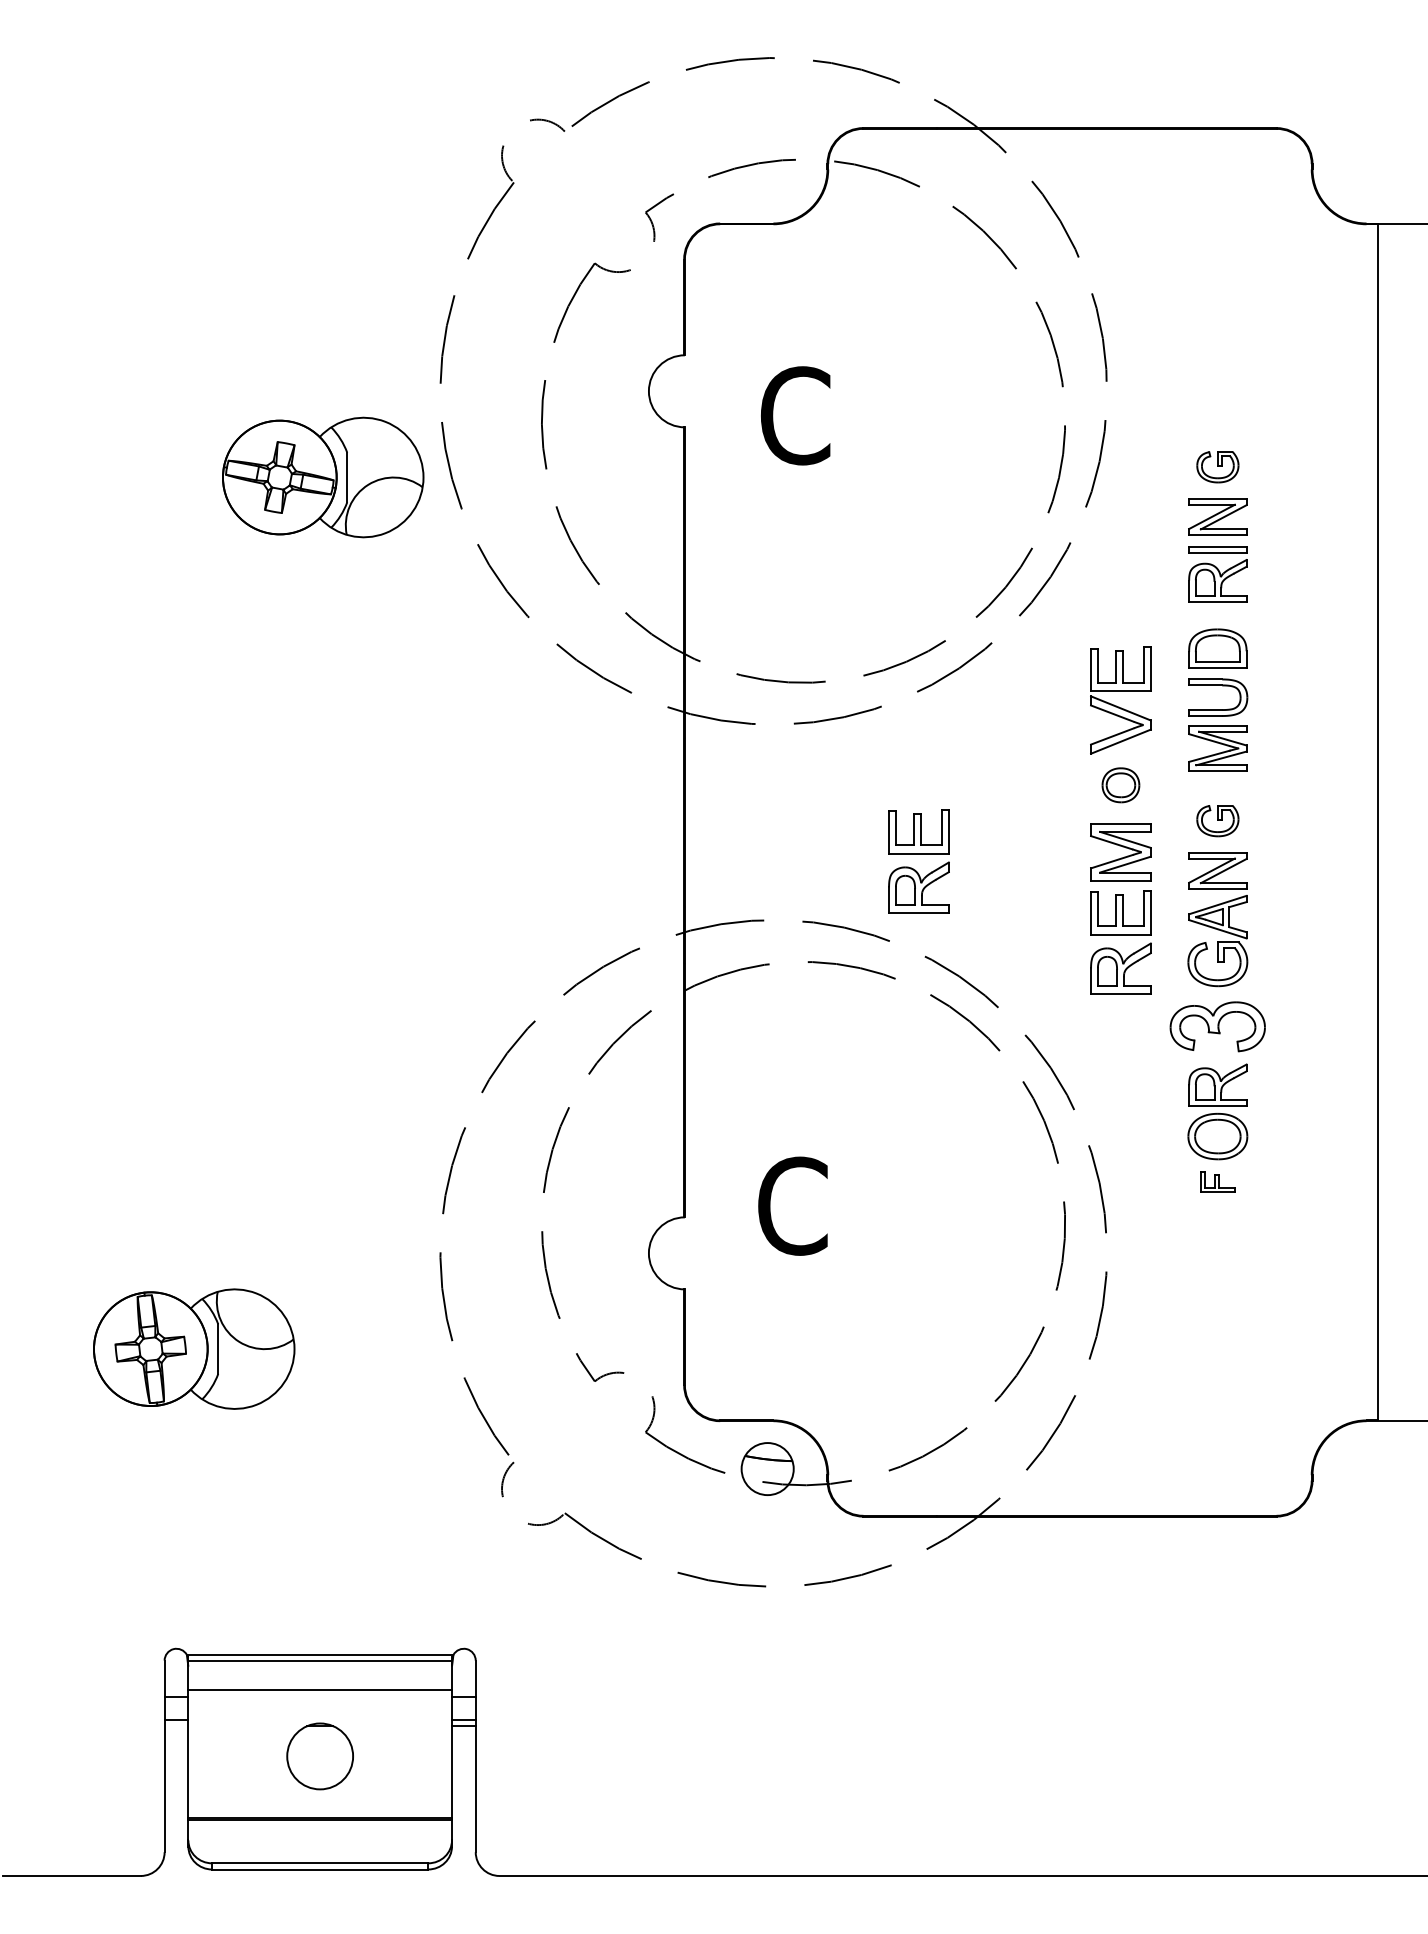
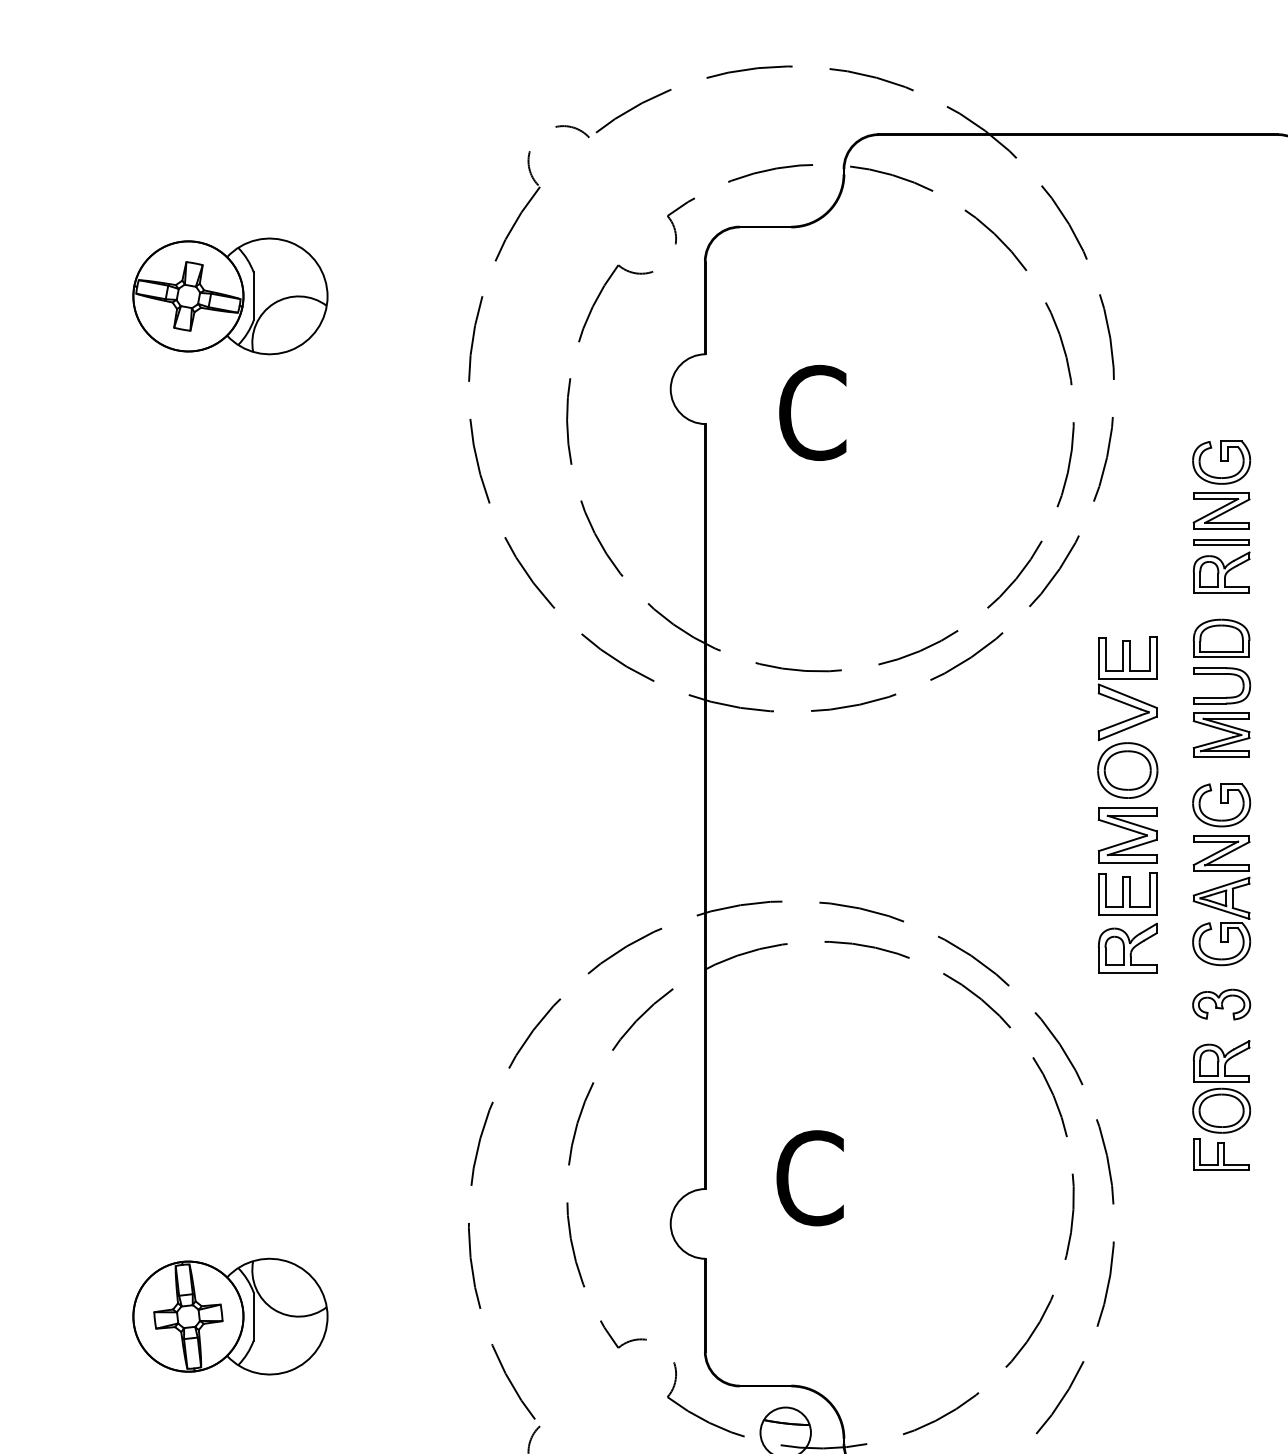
part: (1217, 466) -> (1221, 461), size x1.43
part: (323, 477) -> (230, 296), moved
part: (1120, 785) -> (1127, 770), size x1.67
part: (1217, 820) -> (1221, 804), size x1.43
part: (918, 854) -> (931, 837), removed
part: (1217, 1026) -> (1221, 1004), size x0.62
part: (1217, 1181) -> (1221, 1154), size x1.67

